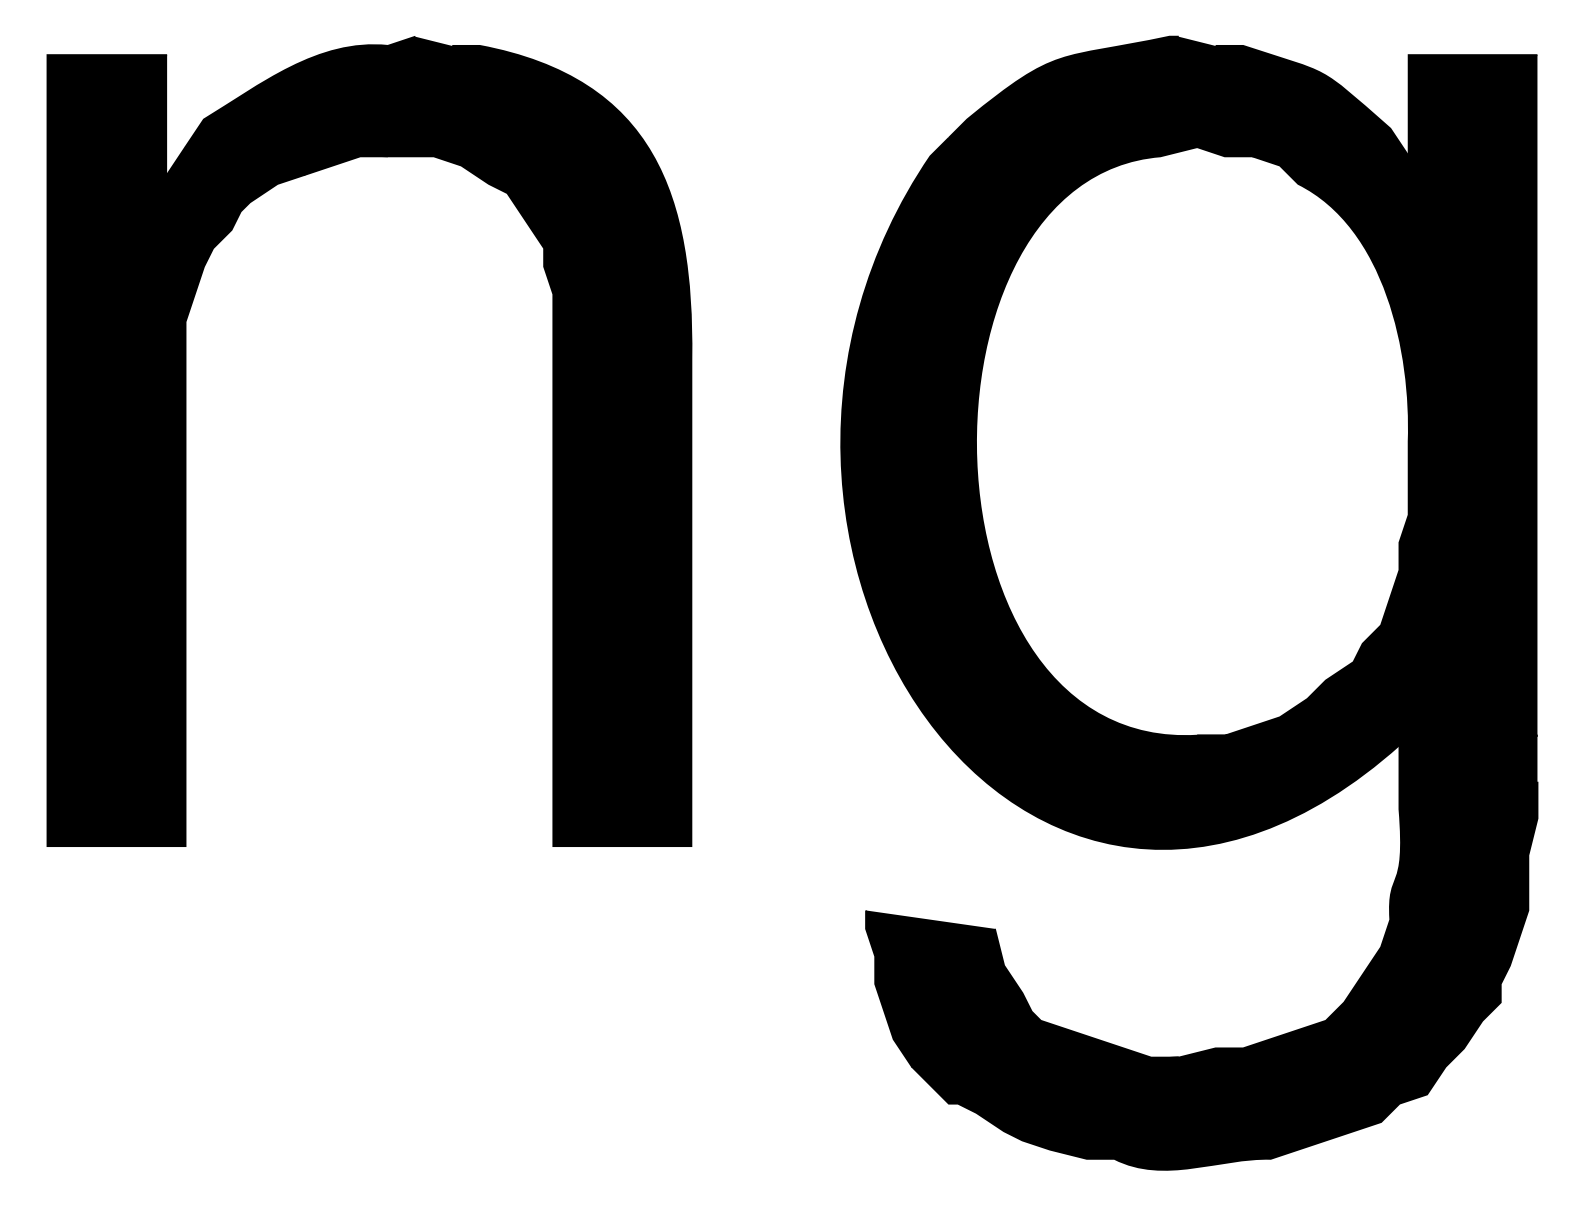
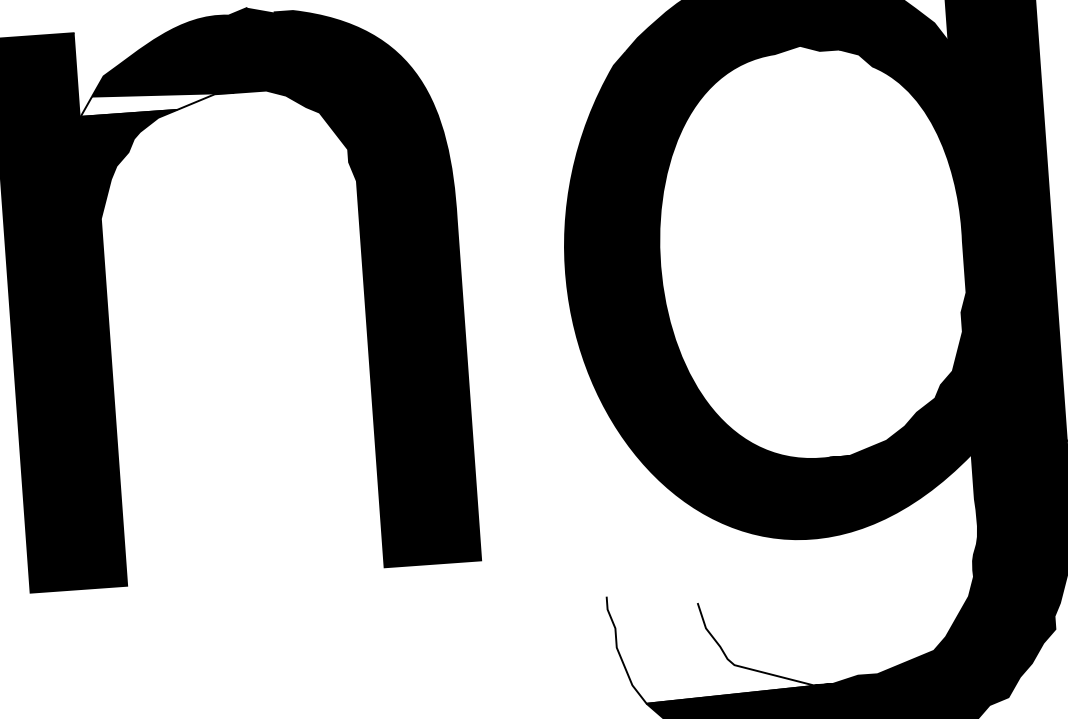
fill: (277, 160) -> (157, 101), removed
fill: (1022, 988) -> (720, 643), removed

